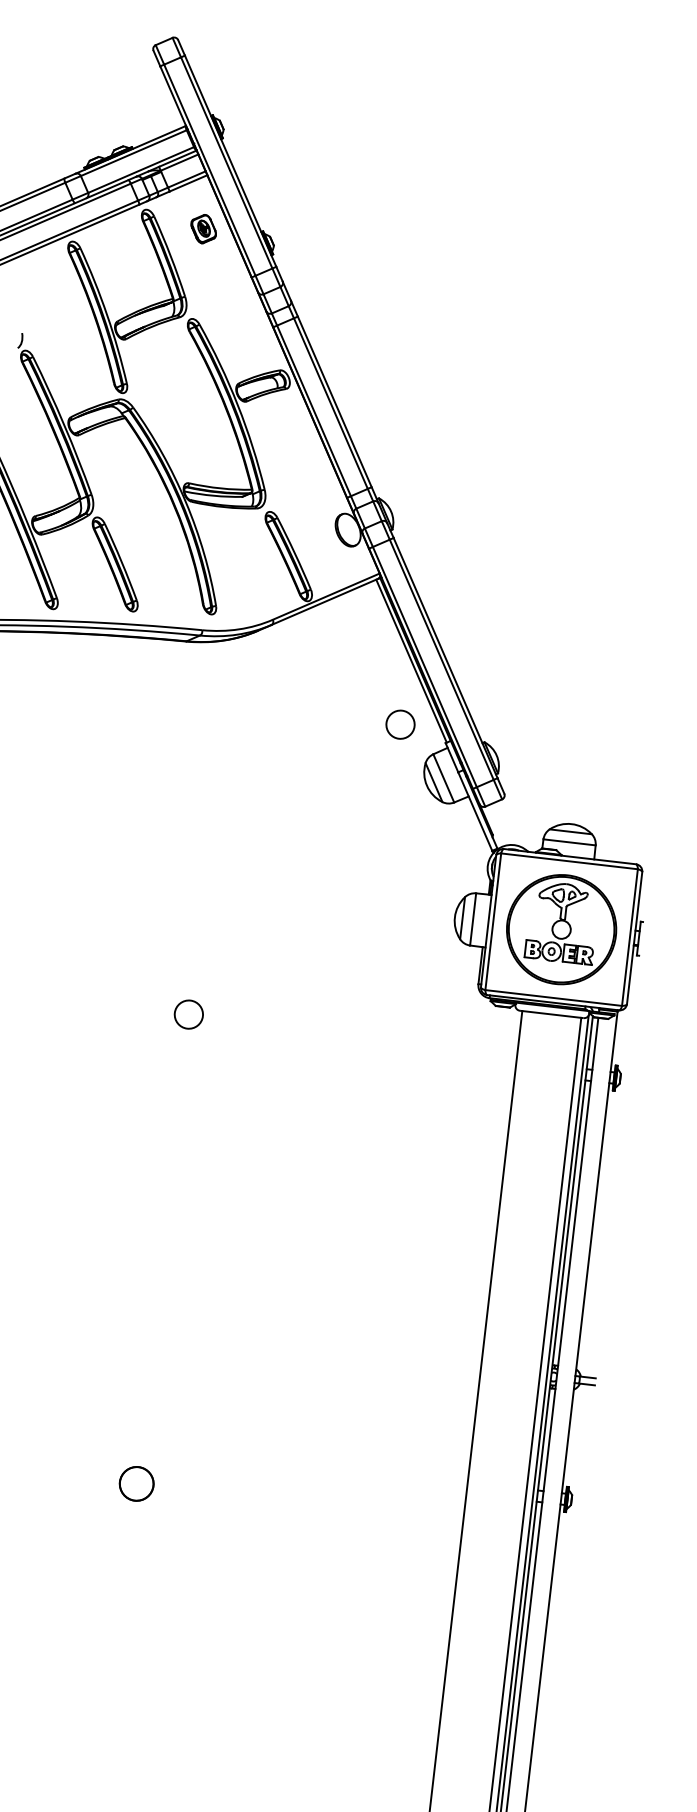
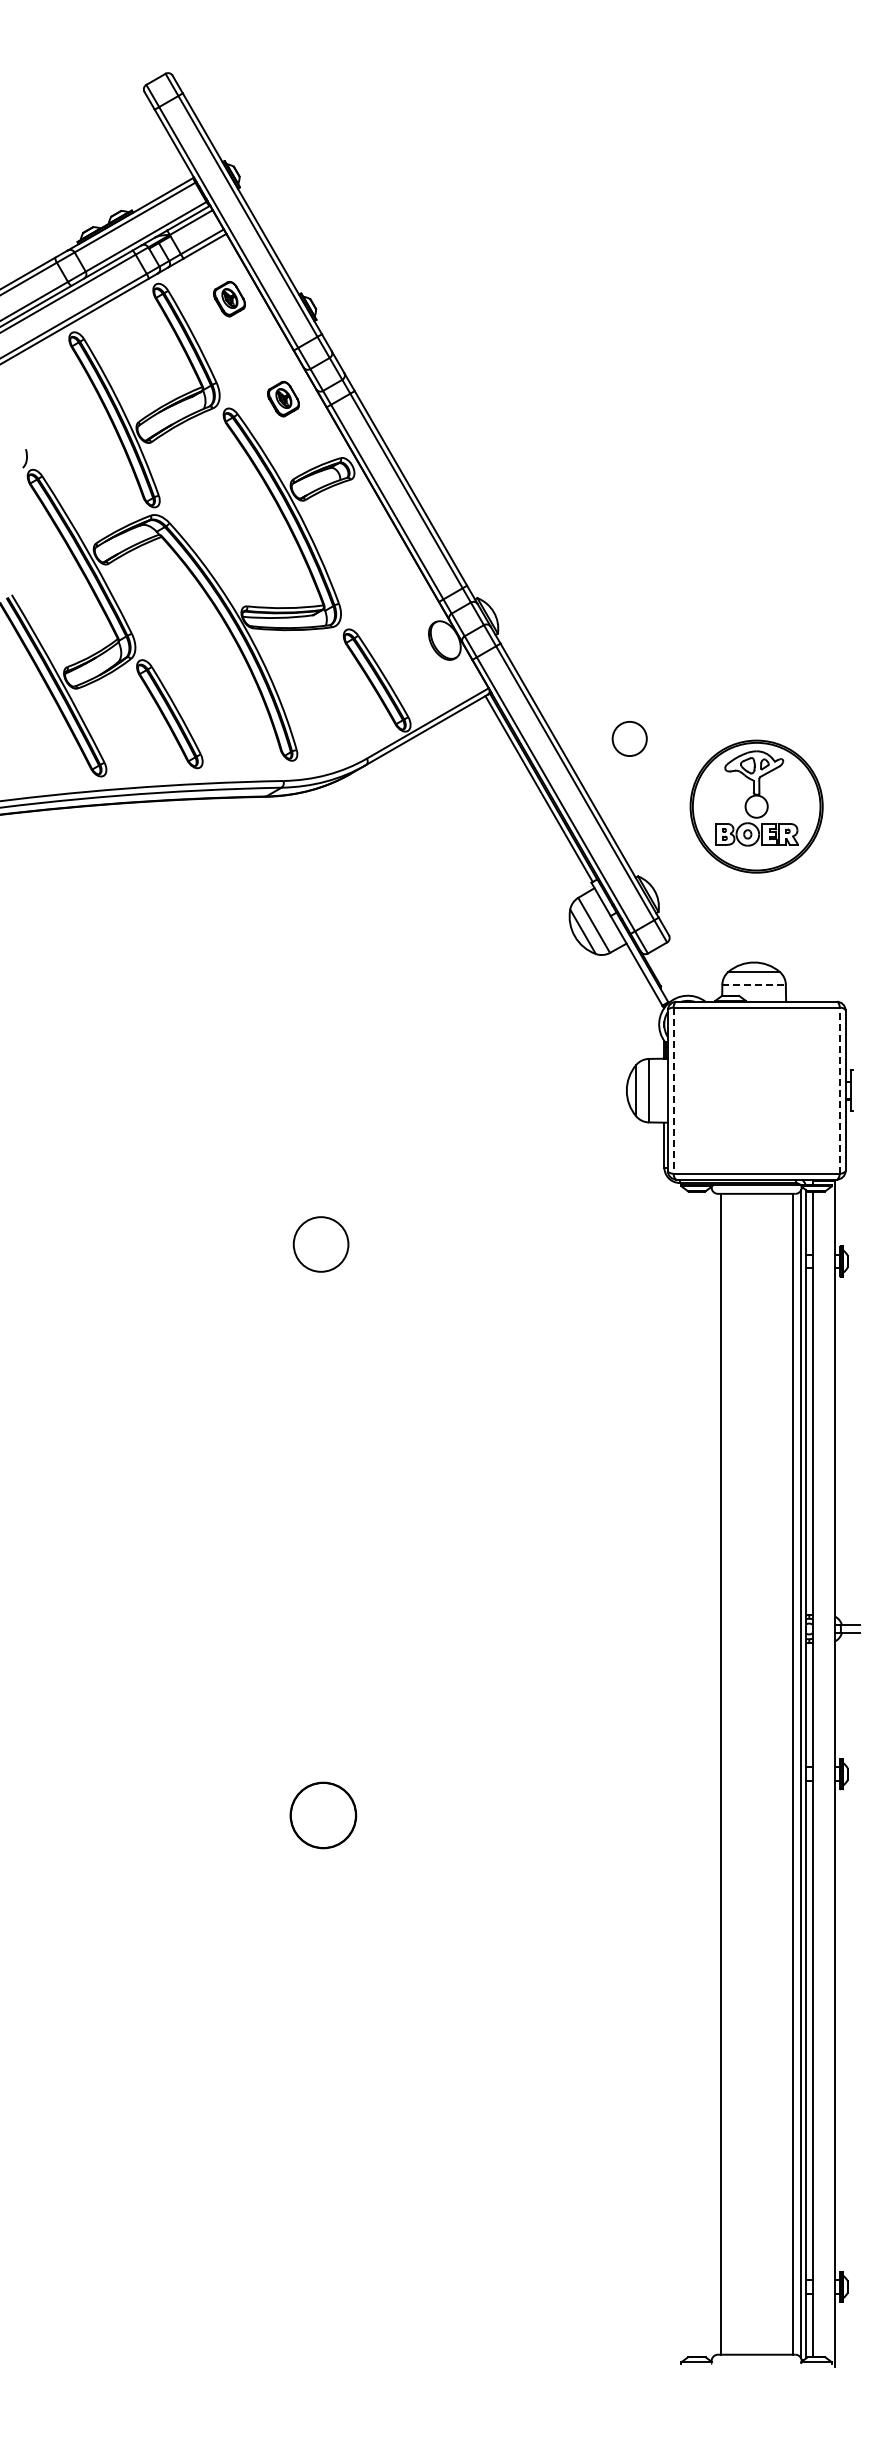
part: (238, 316) -> (283, 399), added
circle: (400, 724) -> (629, 738), moved
line: (569, 842) -> (754, 984), solid -> dashed
line: (493, 922) -> (673, 1091), solid -> dashed
part: (561, 929) -> (756, 806), moved
line: (629, 937) -> (839, 1090), solid -> dashed
circle: (188, 1014) -> (320, 1244), size x1.6
circle: (136, 1483) -> (323, 1814), size x1.6

